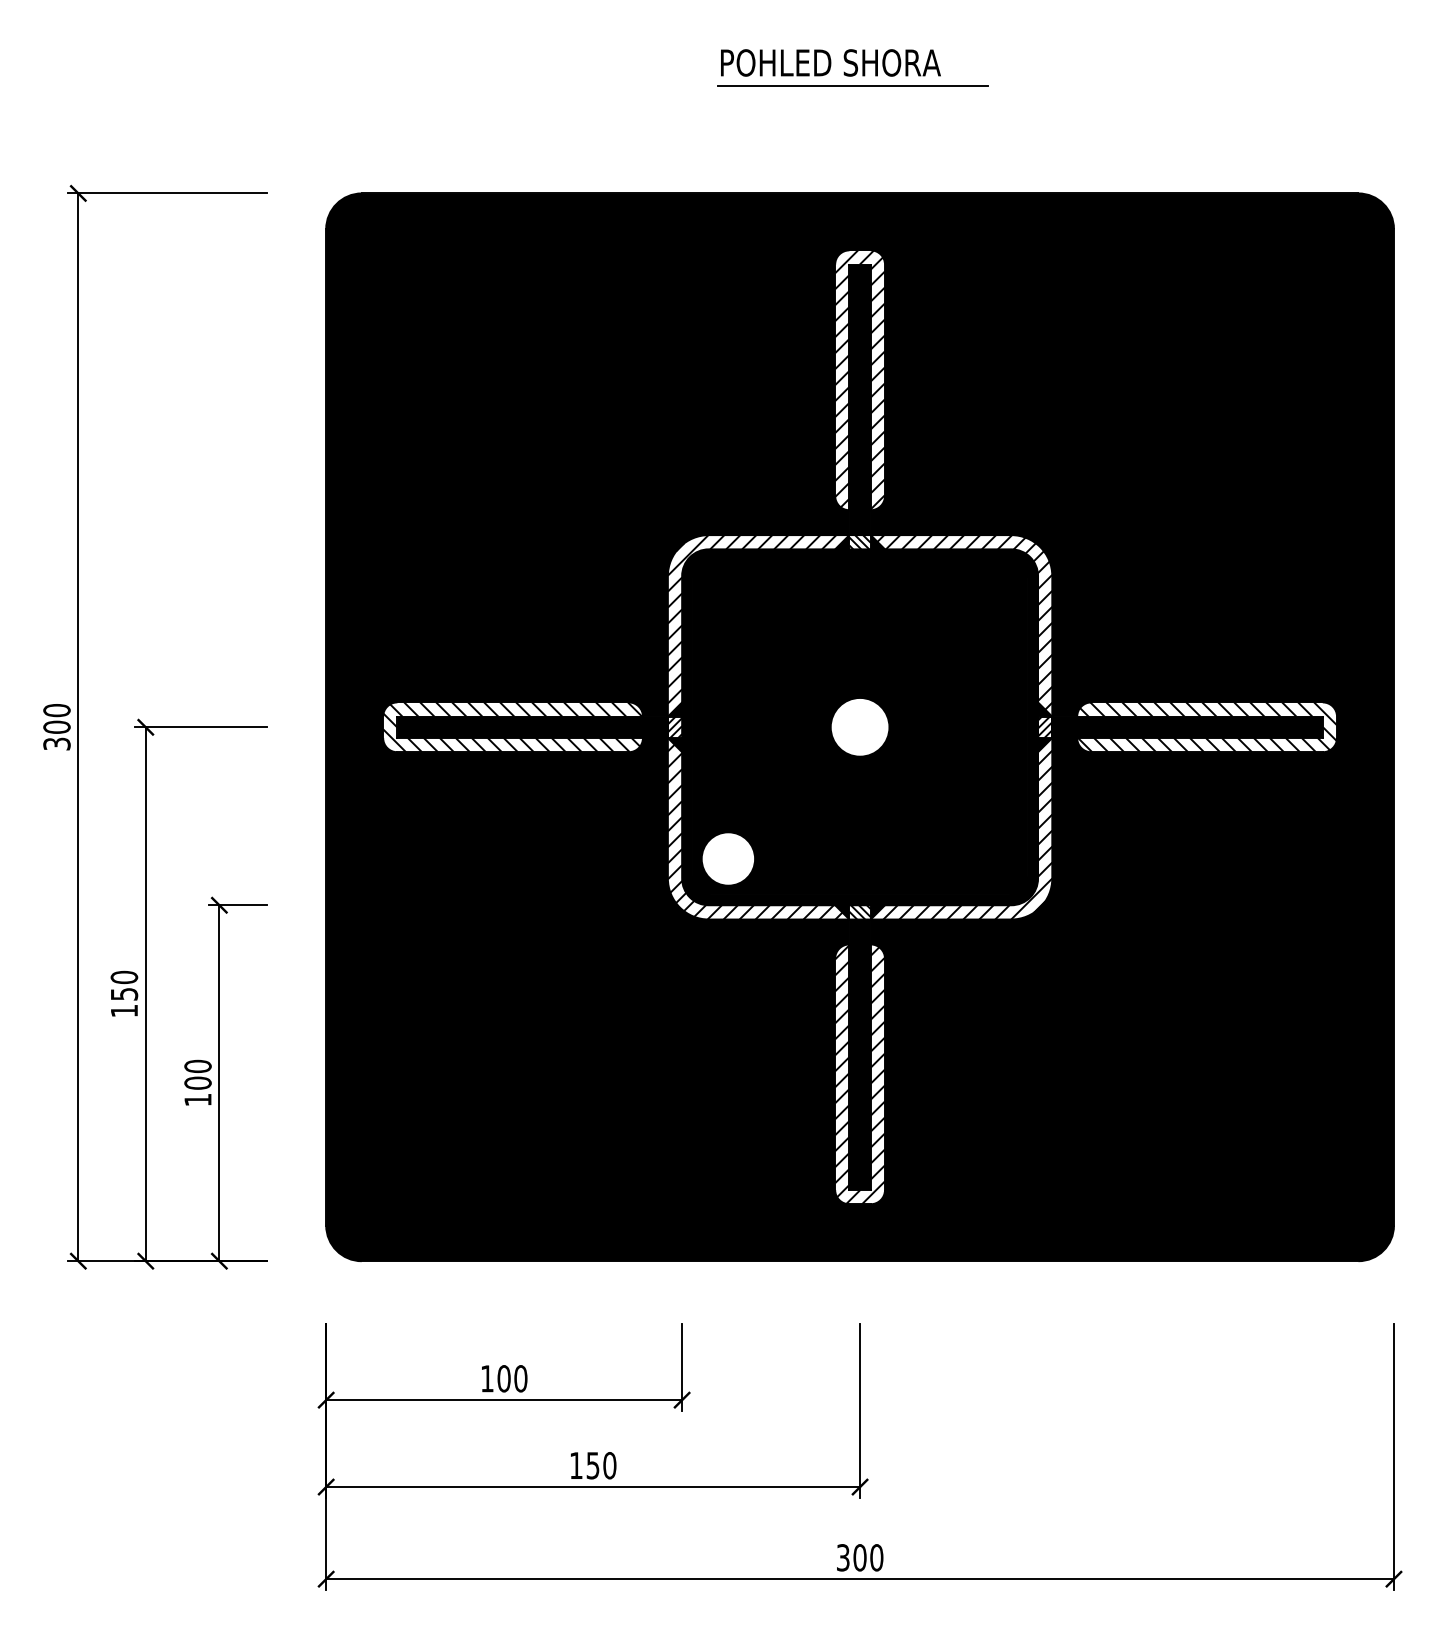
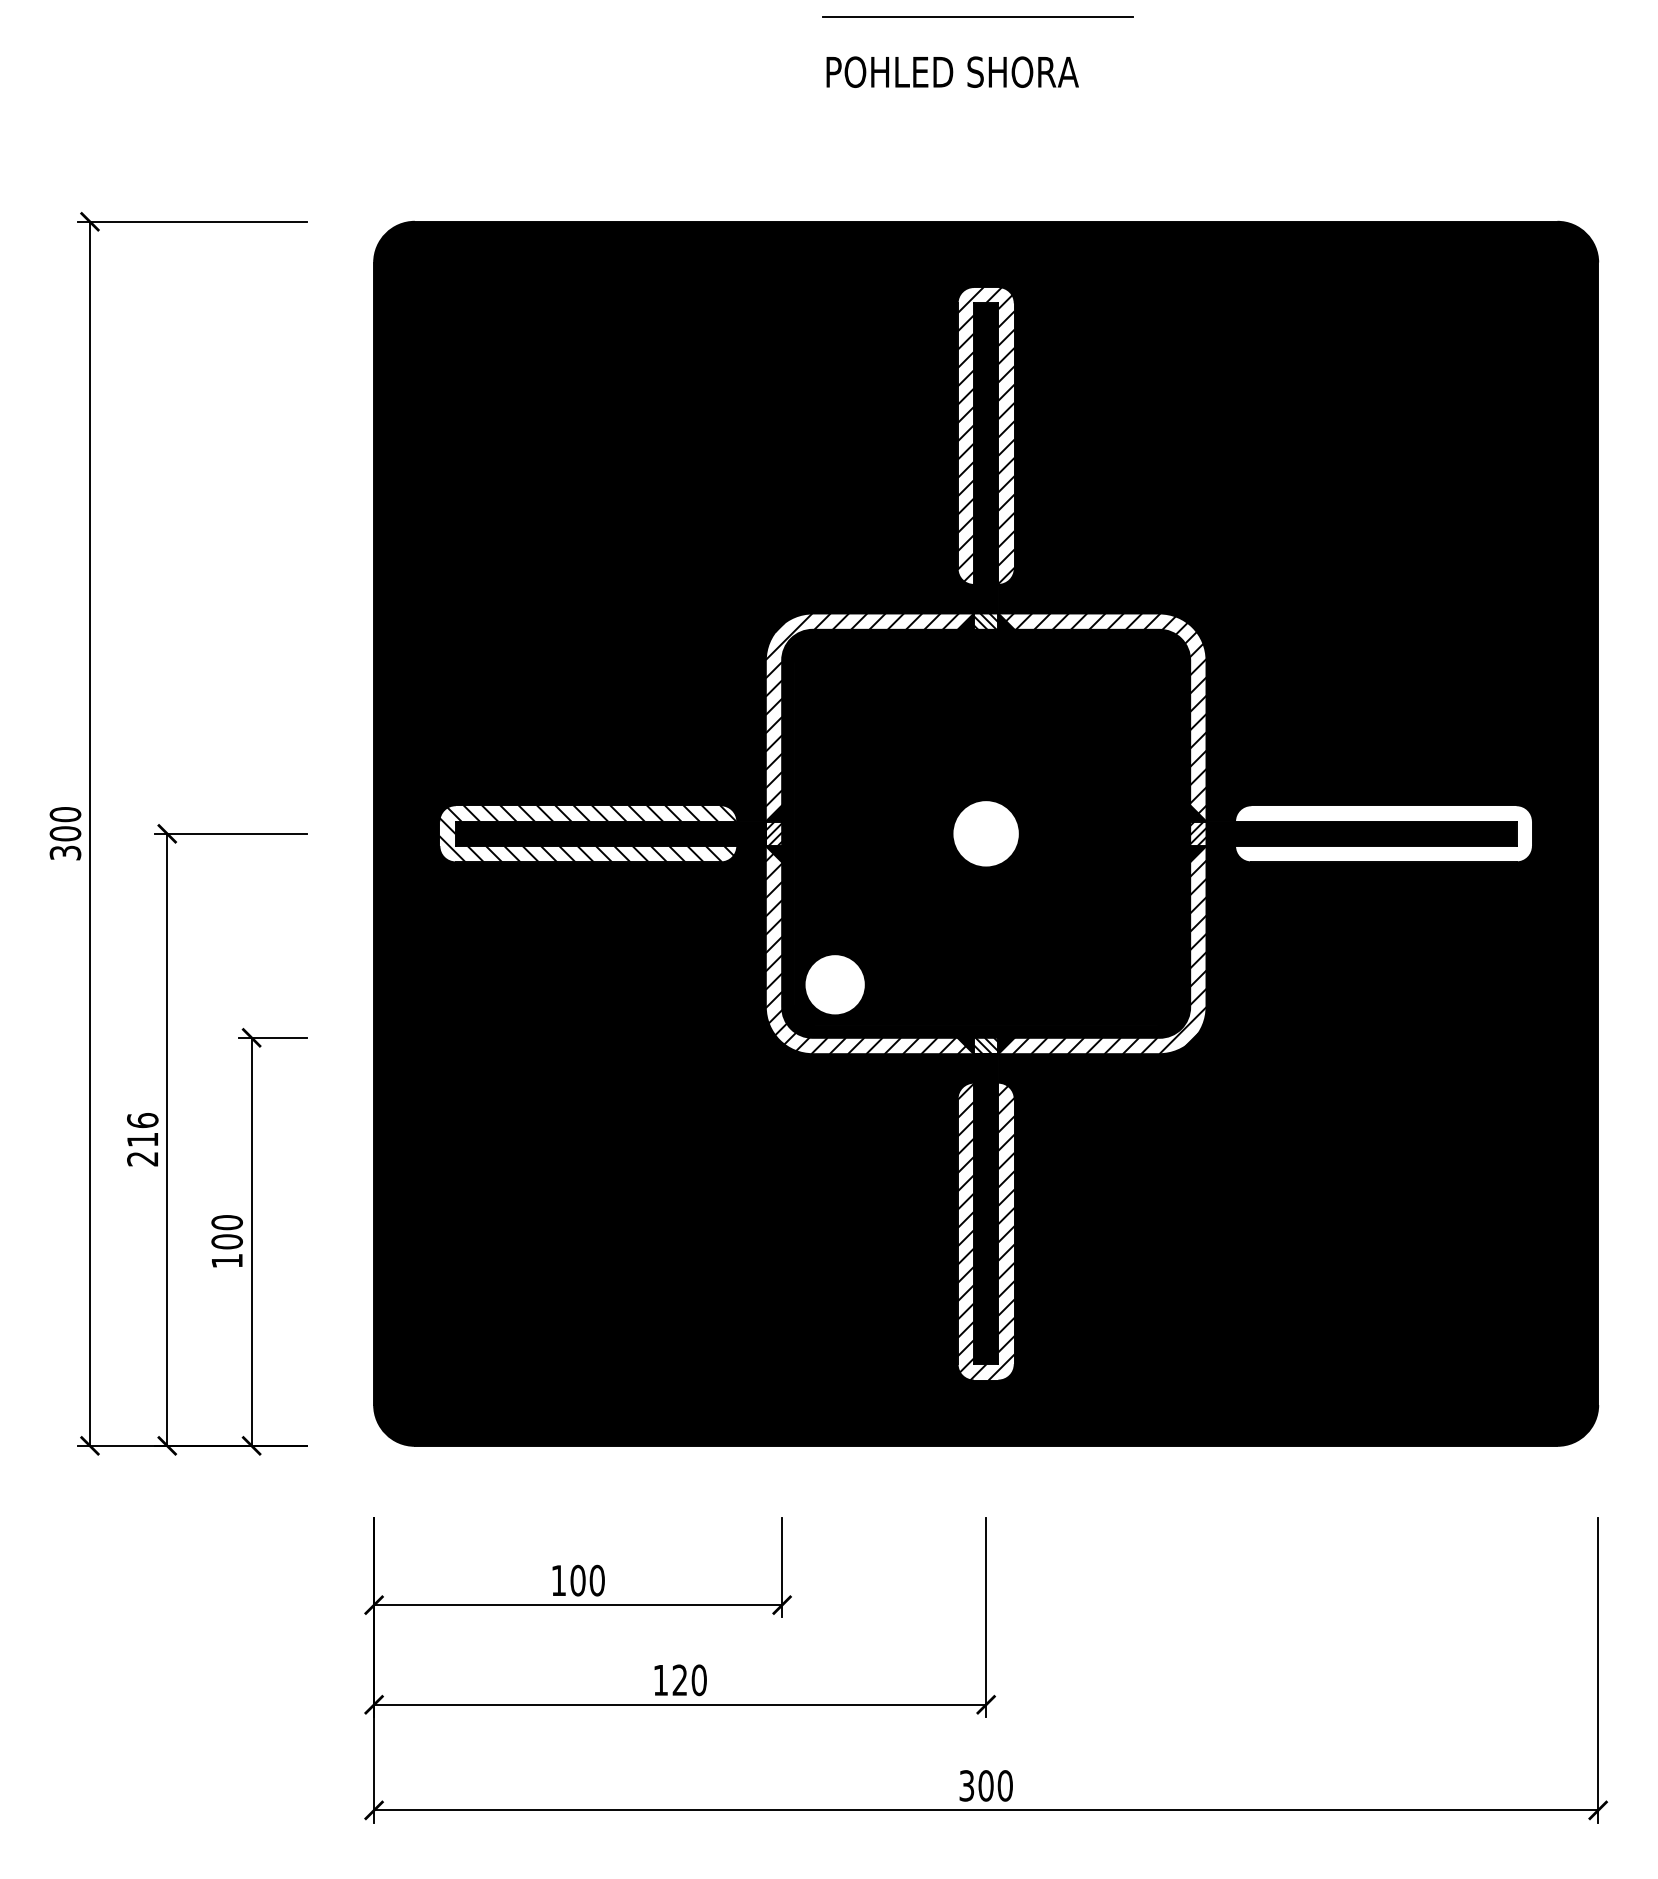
line: (852, 85) -> (977, 16), moved
hatch: (1207, 727) -> (1384, 833), removed
text: (124, 993) -> (142, 1139), 150 -> 216
text: (592, 1465) -> (679, 1680), 150 -> 120

